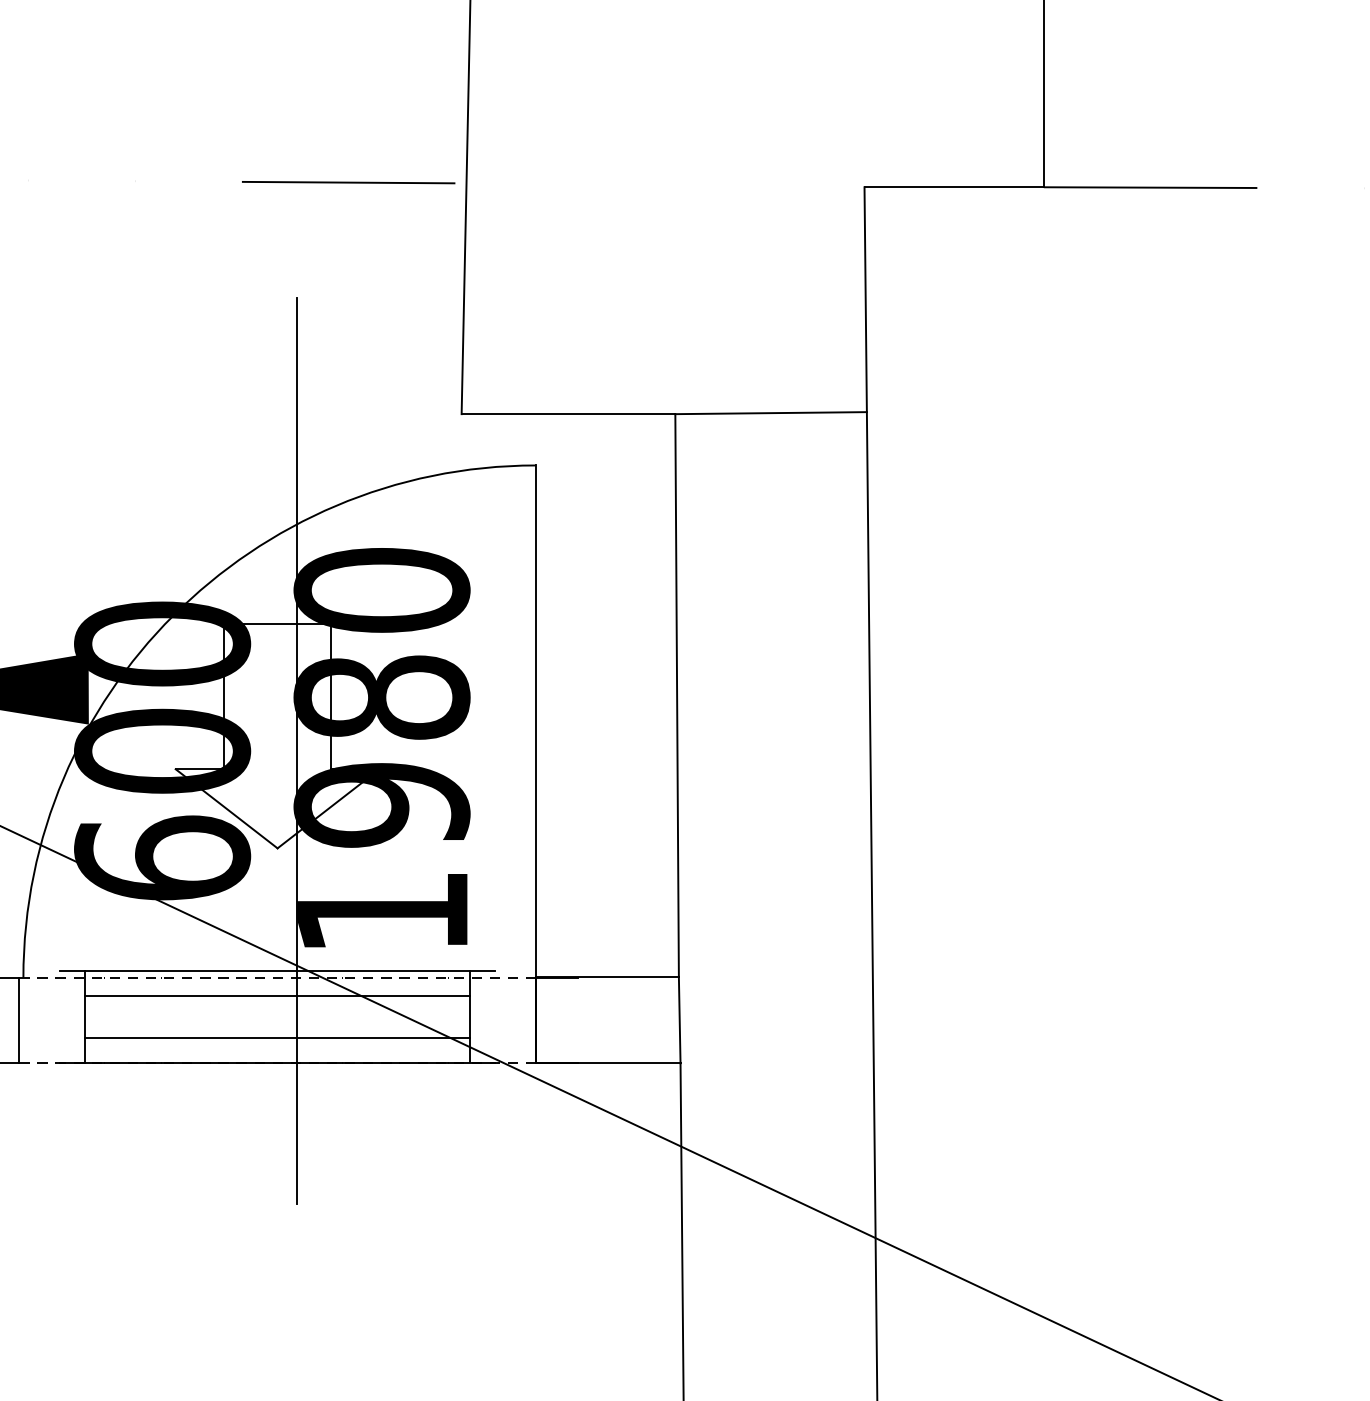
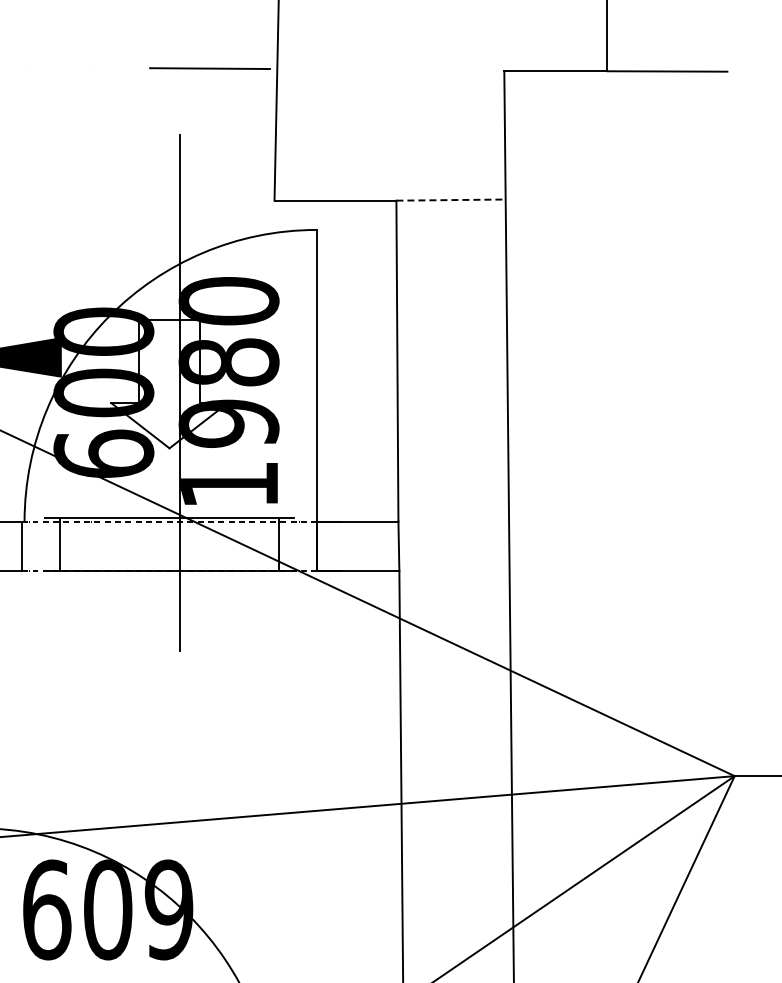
line: (771, 413) -> (451, 200), solid -> dashed
line: (277, 995) -> (169, 532), removed
line: (277, 1037) -> (169, 556), removed

